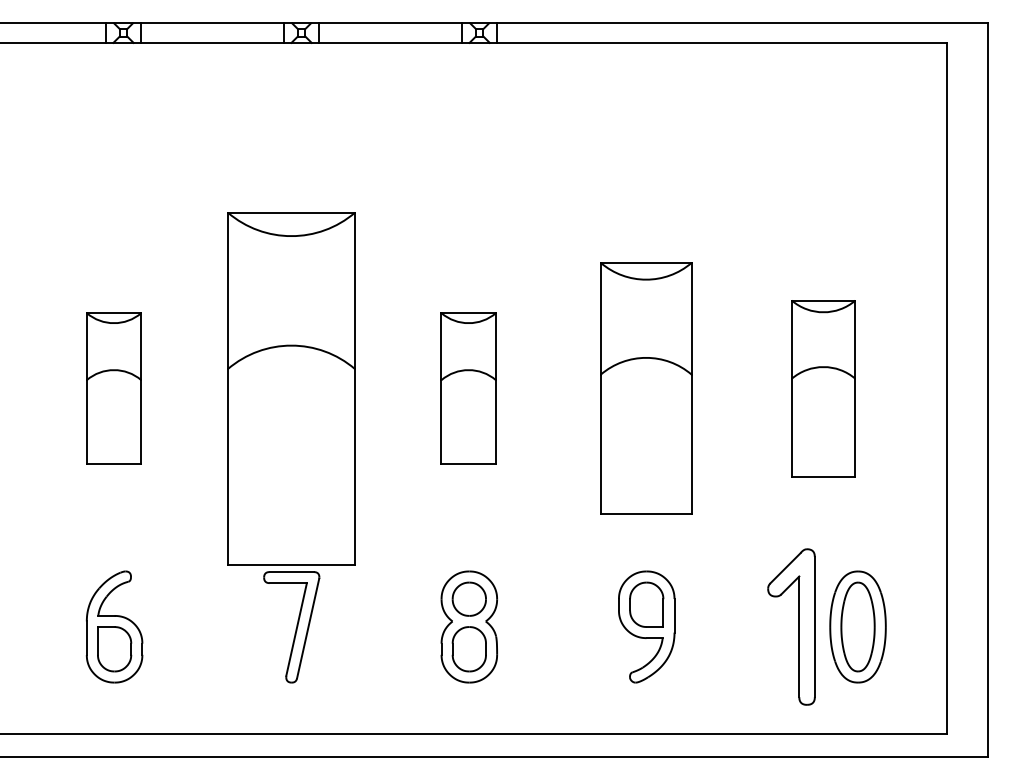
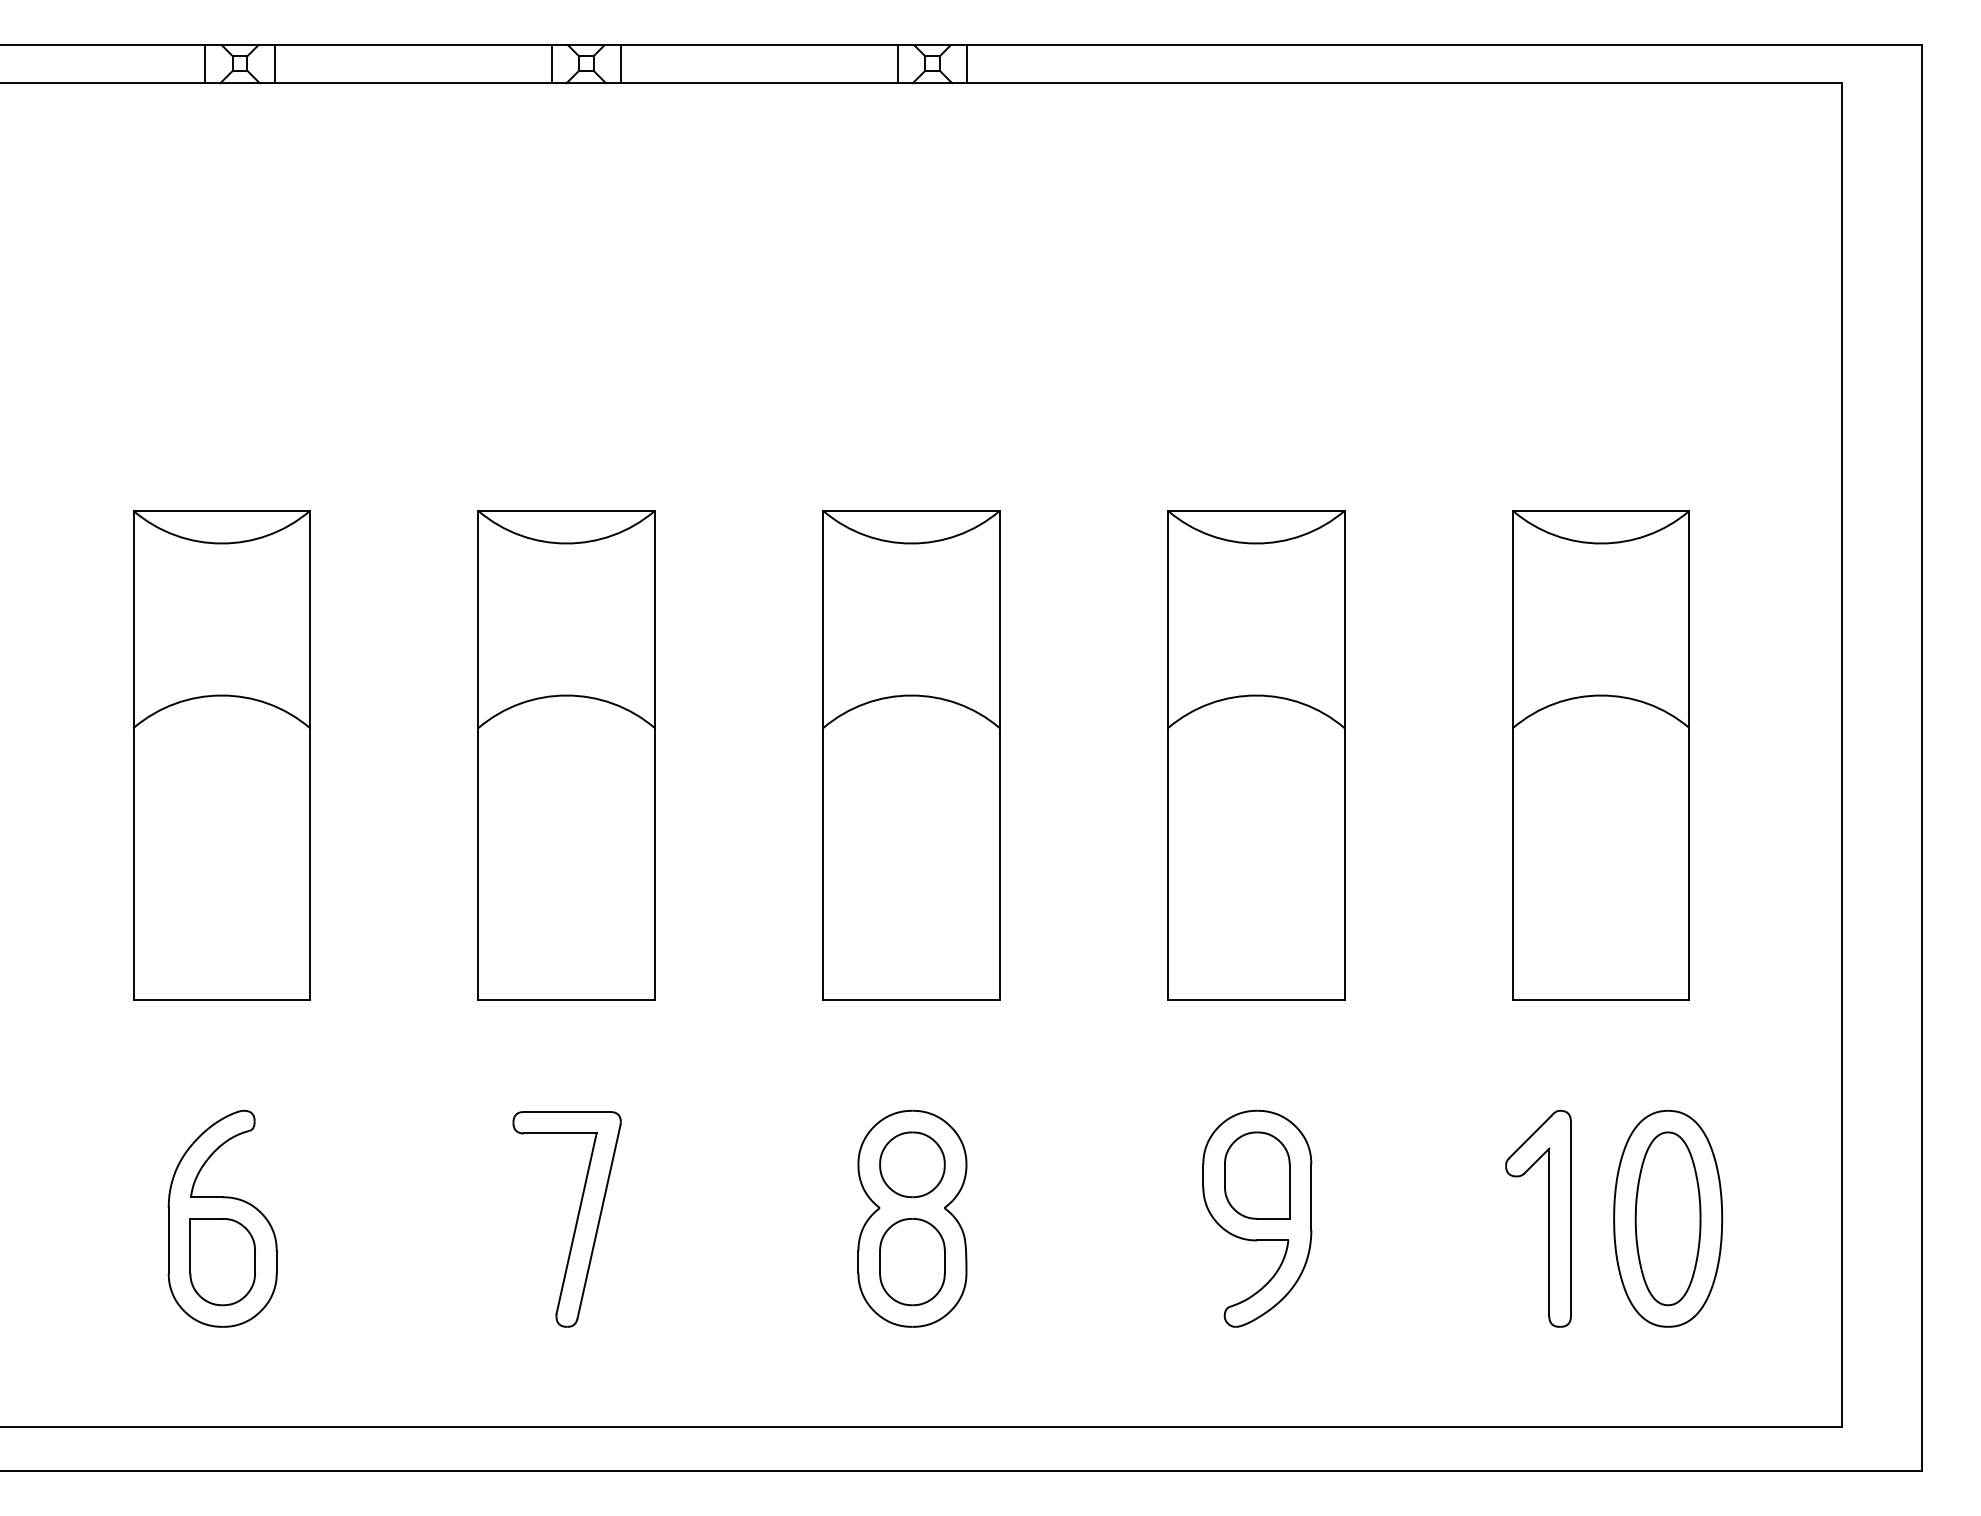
part: (113, 388) -> (220, 755), size x1.67
part: (291, 388) -> (566, 755), size x0.71
part: (468, 388) -> (910, 755), size x1.67
part: (823, 388) -> (1600, 755), size x1.43
part: (790, 626) -> (1536, 1217), size x0.71

